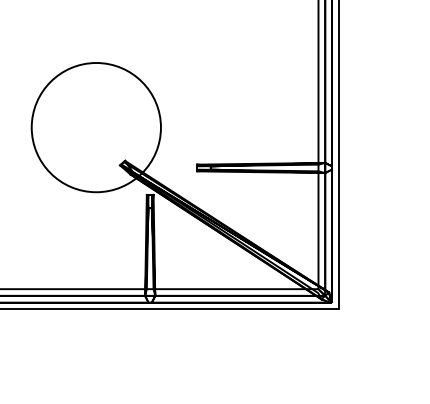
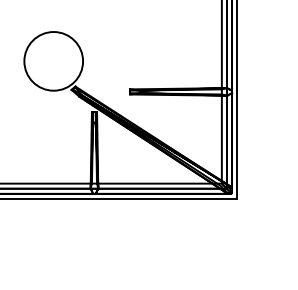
circle: (95, 127) -> (53, 61), size x0.6

